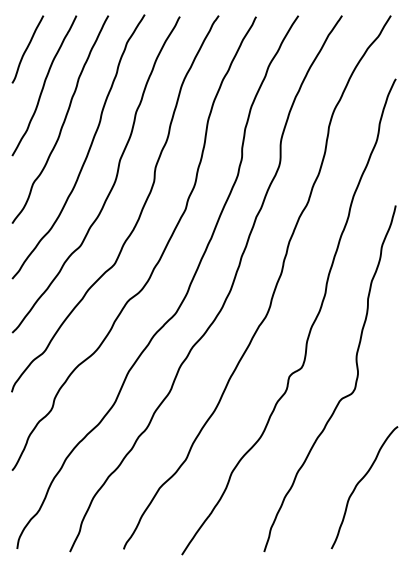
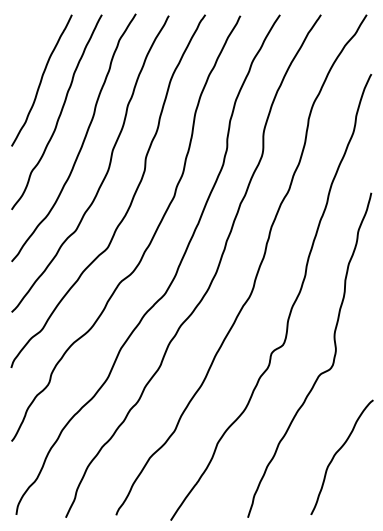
curve: (27, 49) -> (25, 46), removed

